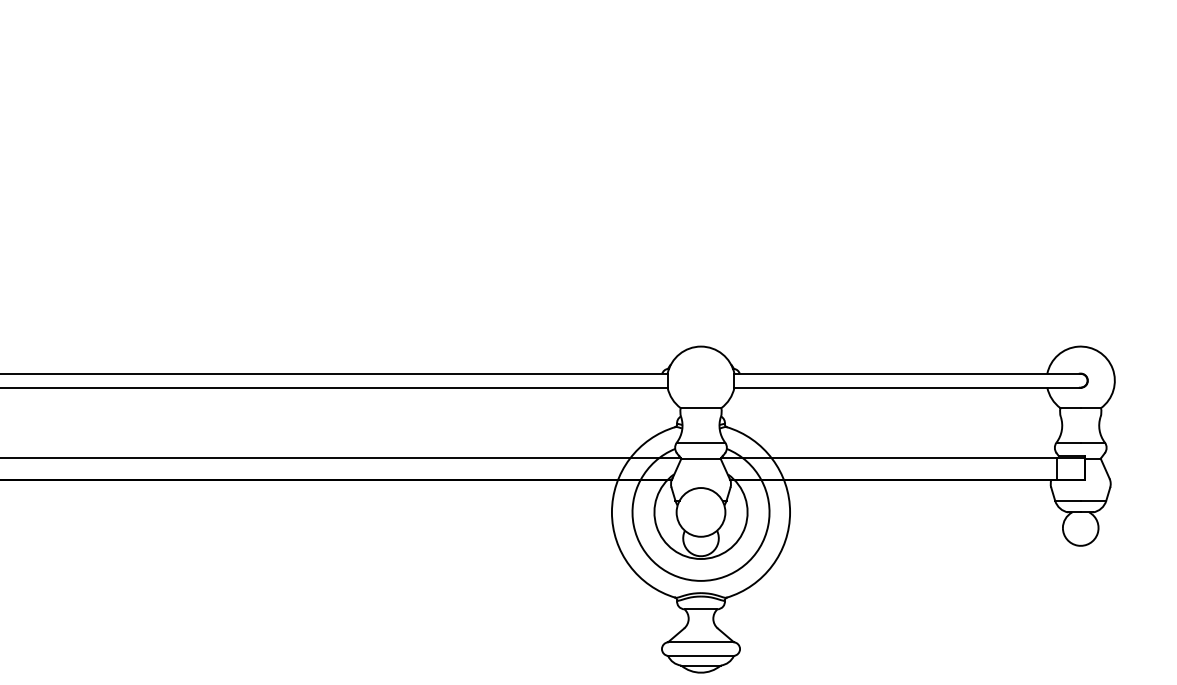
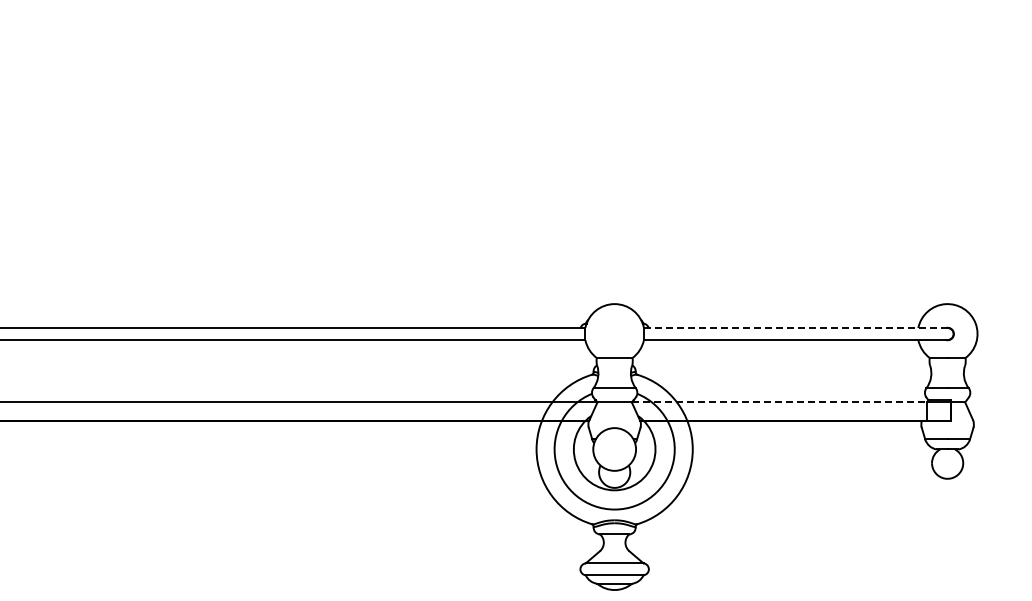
line: (907, 374) -> (795, 328), solid -> dashed
line: (890, 457) -> (780, 401), solid -> dashed

